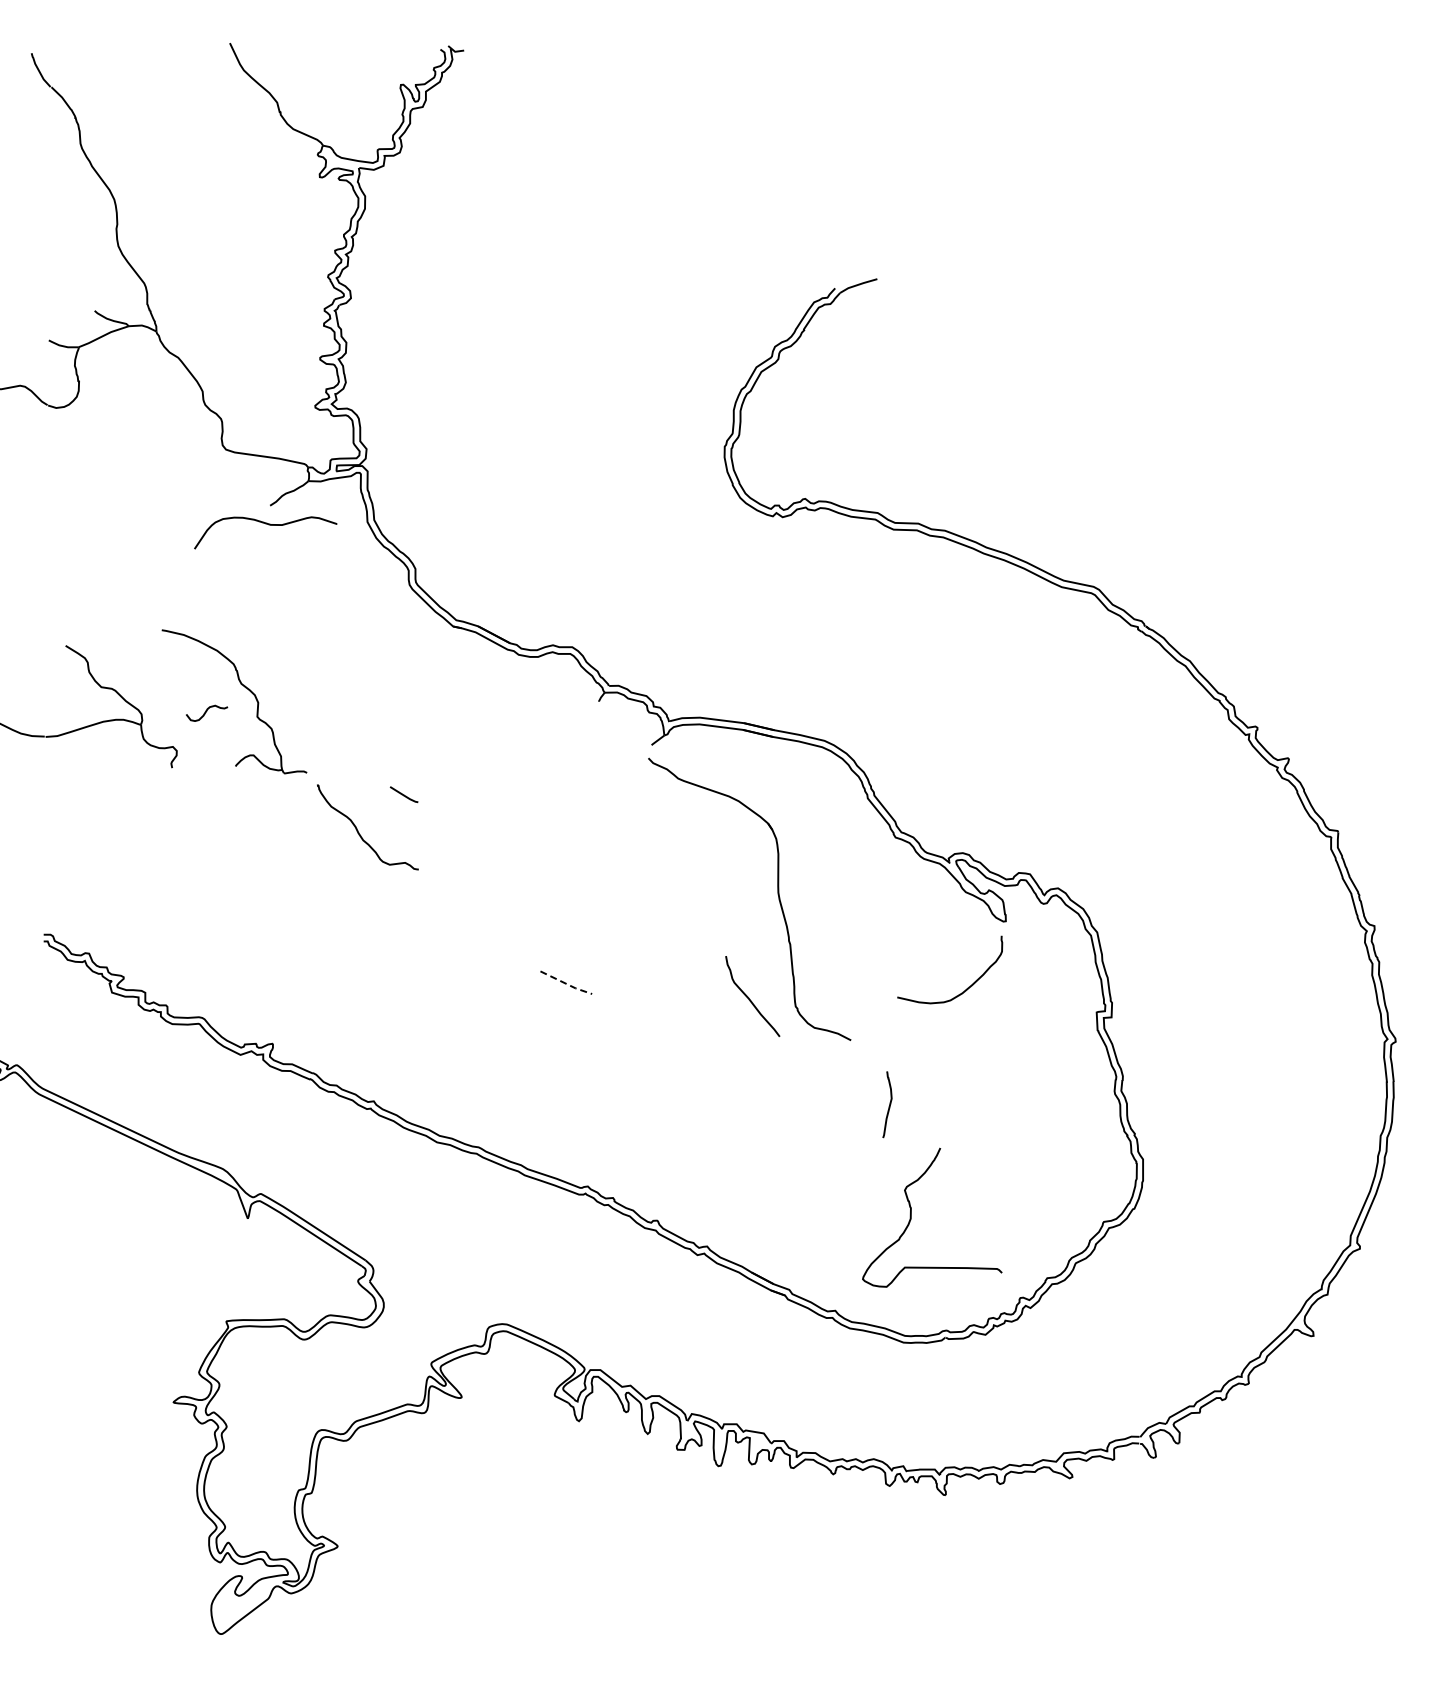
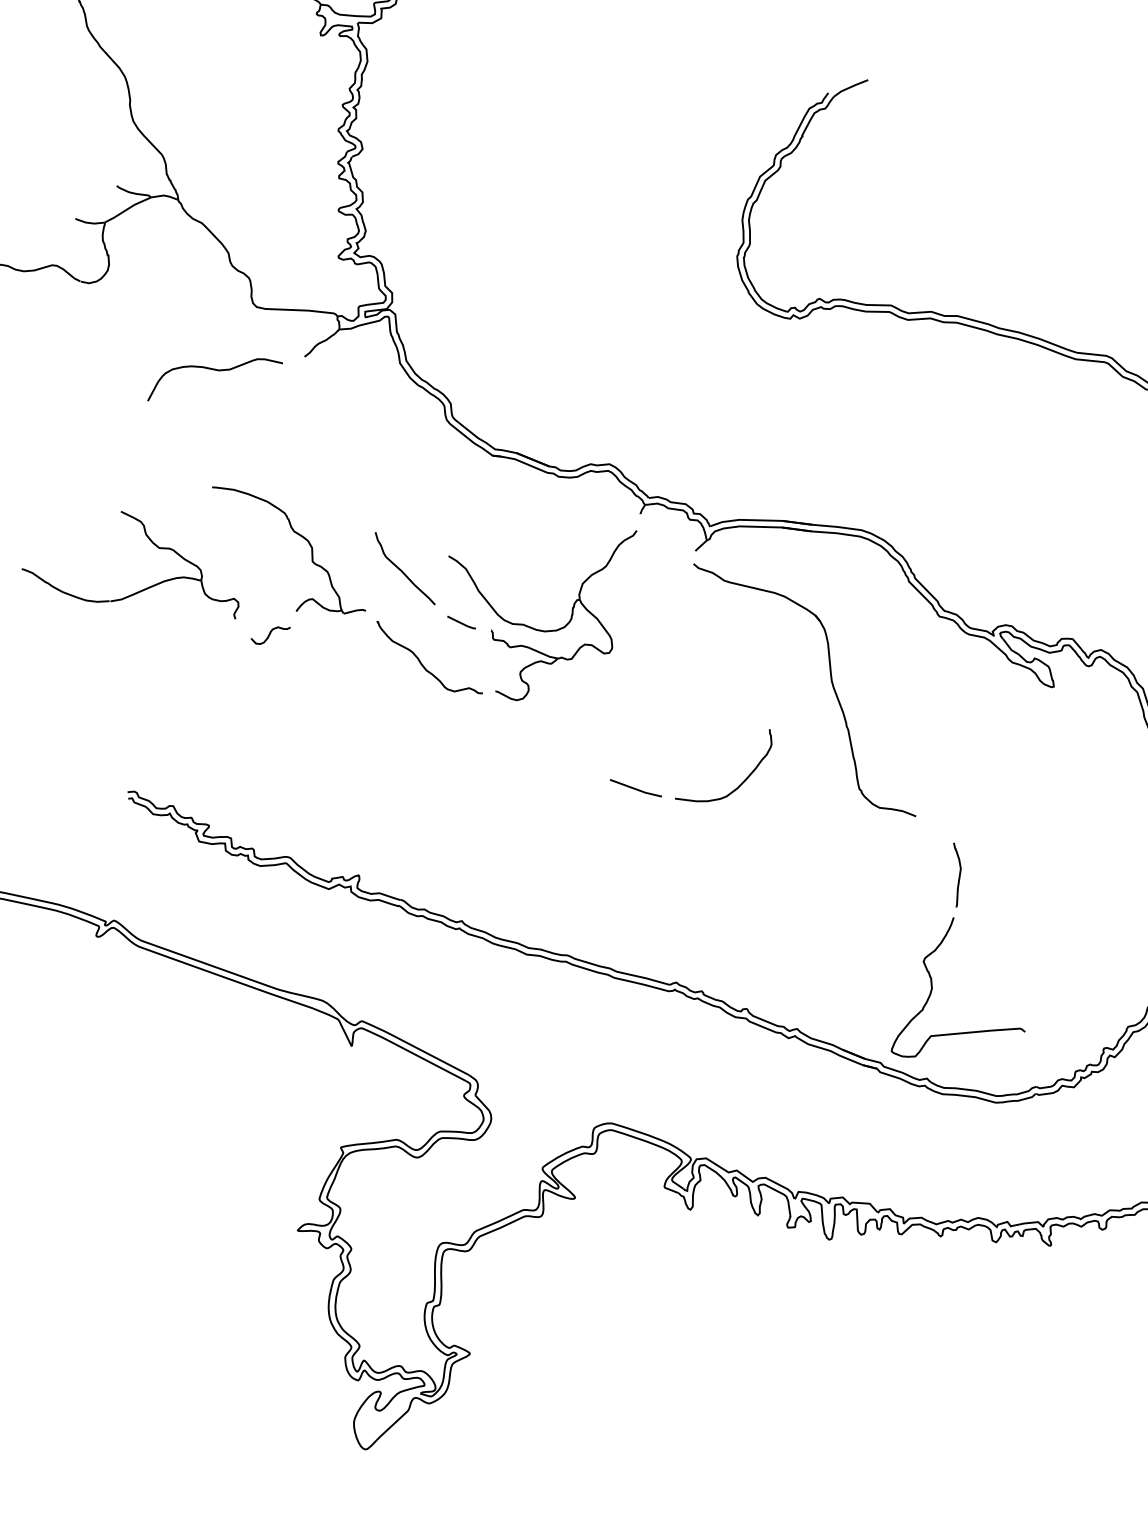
curve: (268, 525) -> (216, 371), moved
curve: (207, 711) -> (271, 633), moved
part: (495, 811) -> (551, 629), added
line: (566, 984) -> (636, 789), dashed -> solid
curve: (968, 986) -> (742, 781), moved
curve: (749, 997) -> (402, 569), moved
curve: (911, 1217) -> (932, 987), moved

